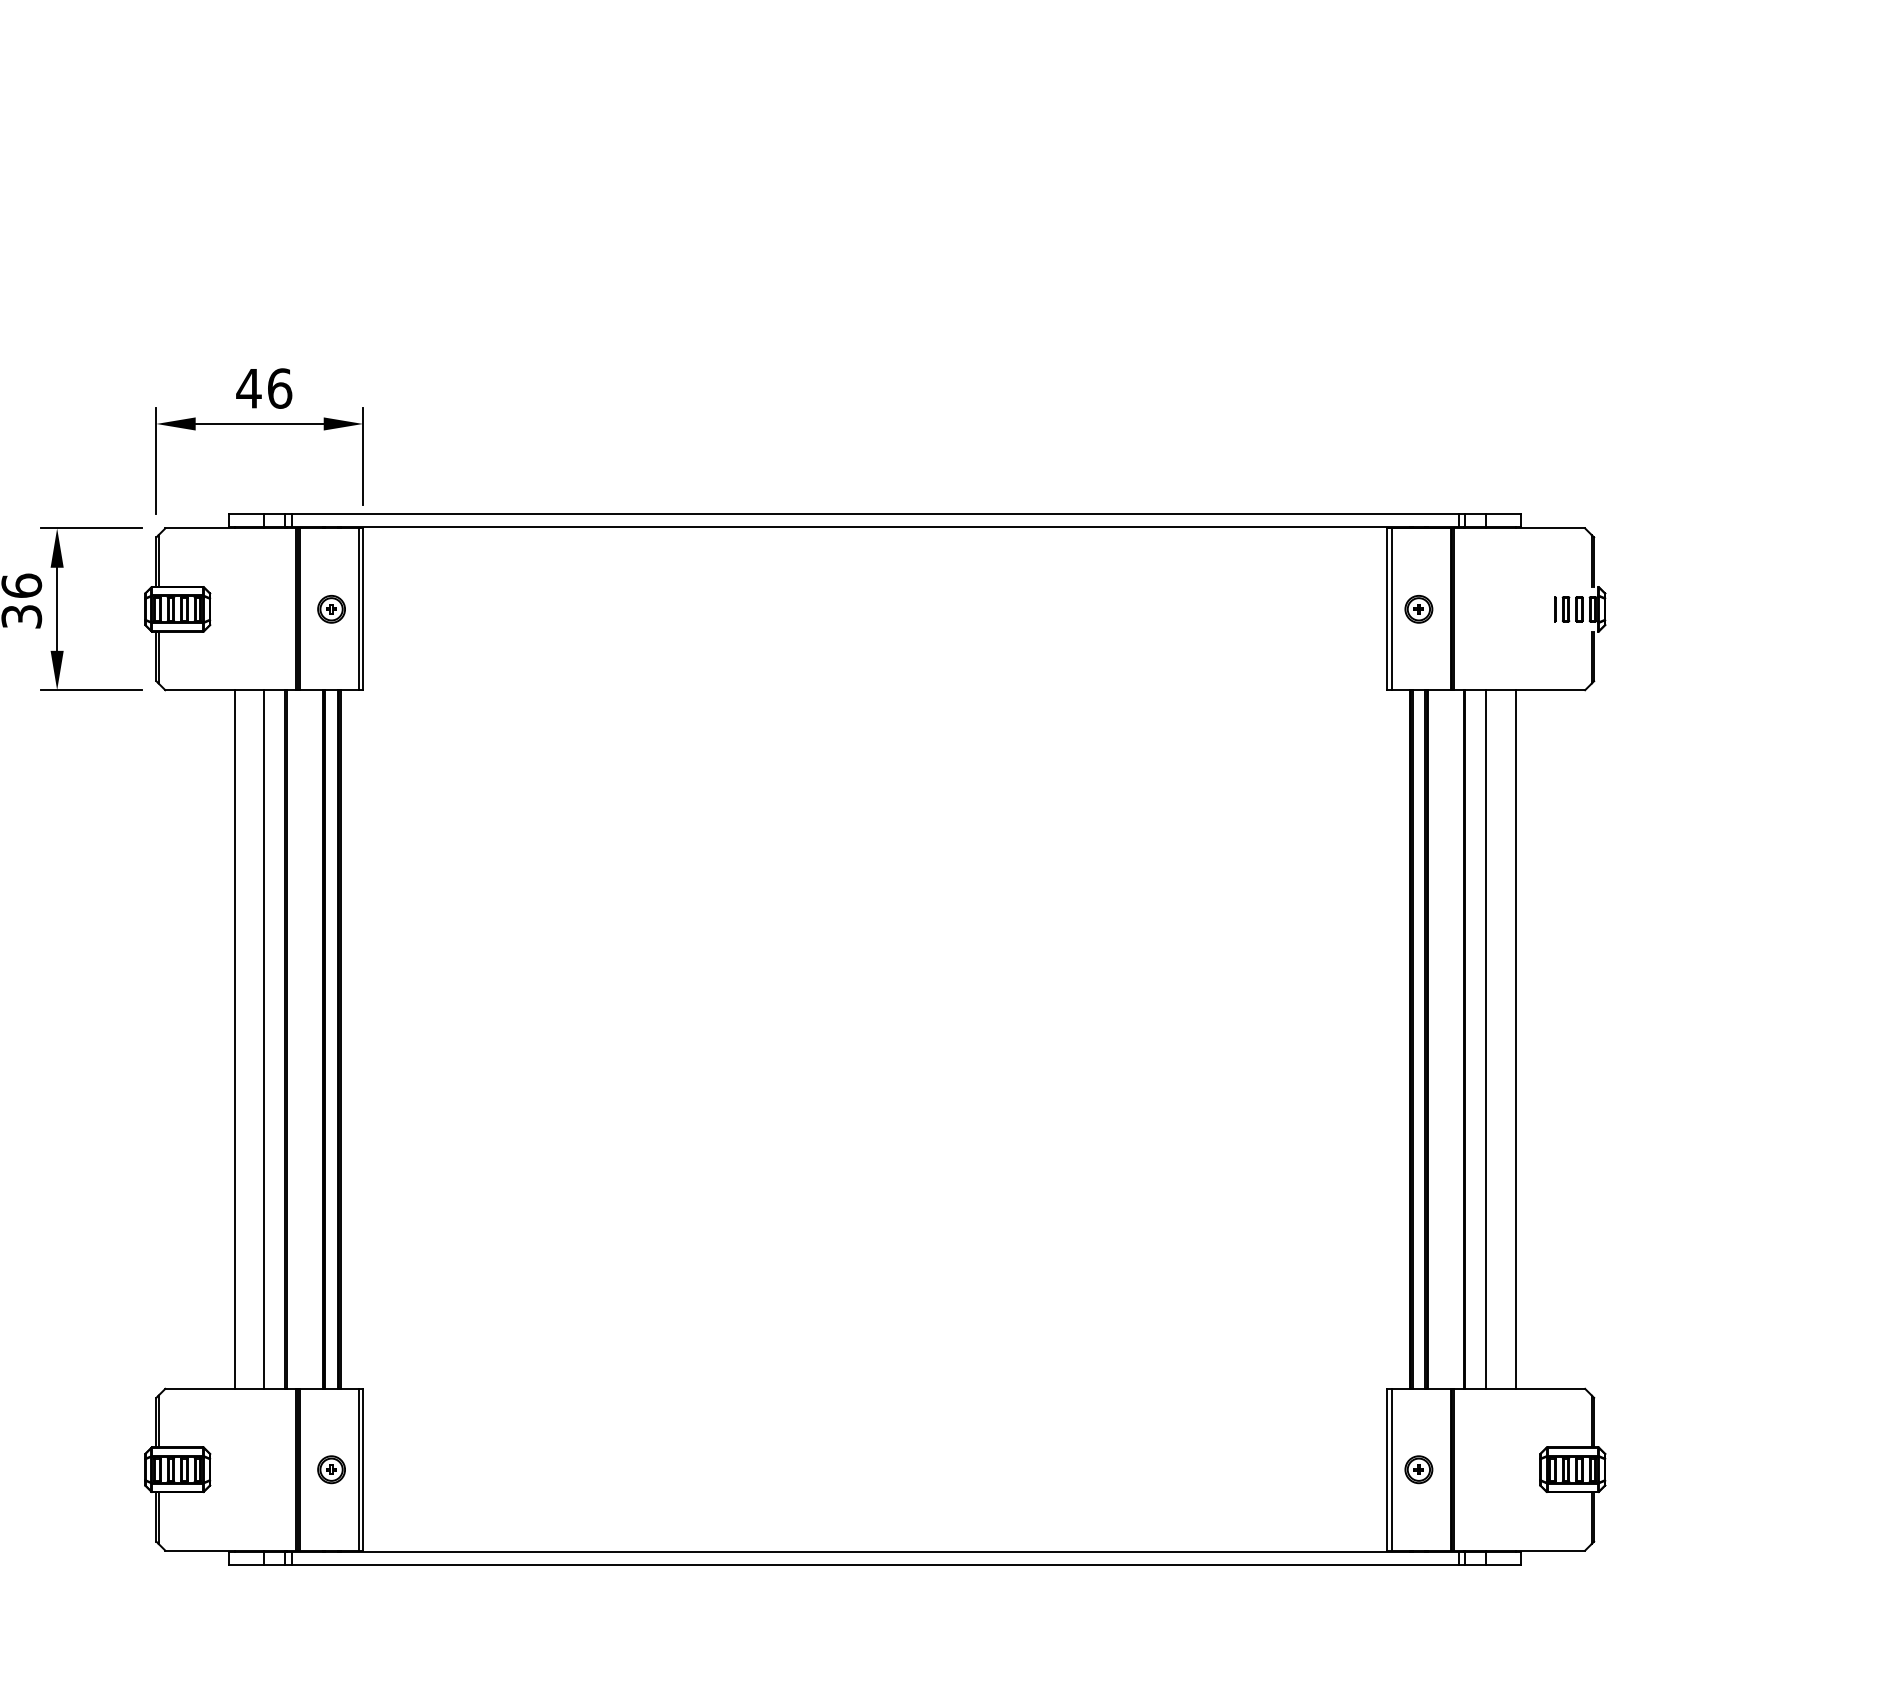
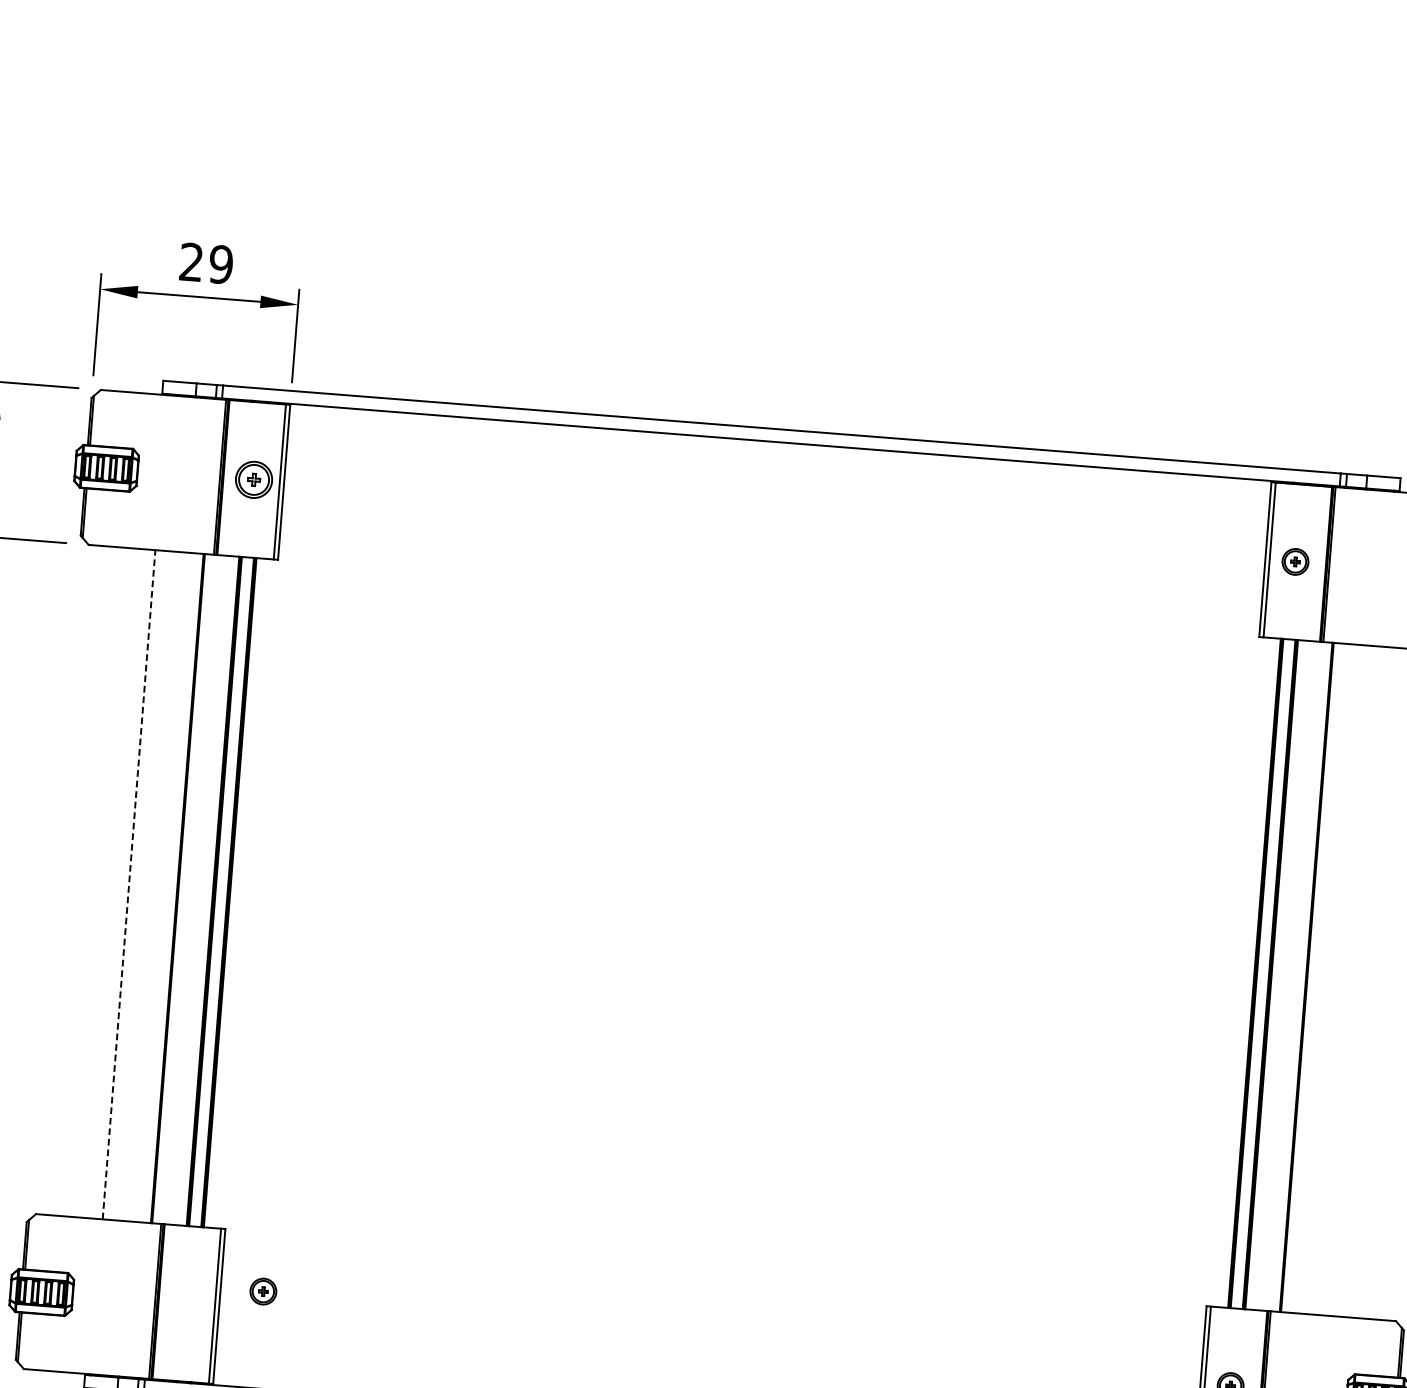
text: (264, 388) -> (206, 263), 46 -> 29
part: (331, 609) -> (253, 480), size x1.4
line: (234, 1039) -> (128, 884), solid -> dashed
line: (264, 1039) -> (157, 886), removed
line: (1486, 1039) -> (1327, 979), removed
line: (1515, 1039) -> (1355, 981), removed
part: (331, 1469) -> (263, 1291), moved

